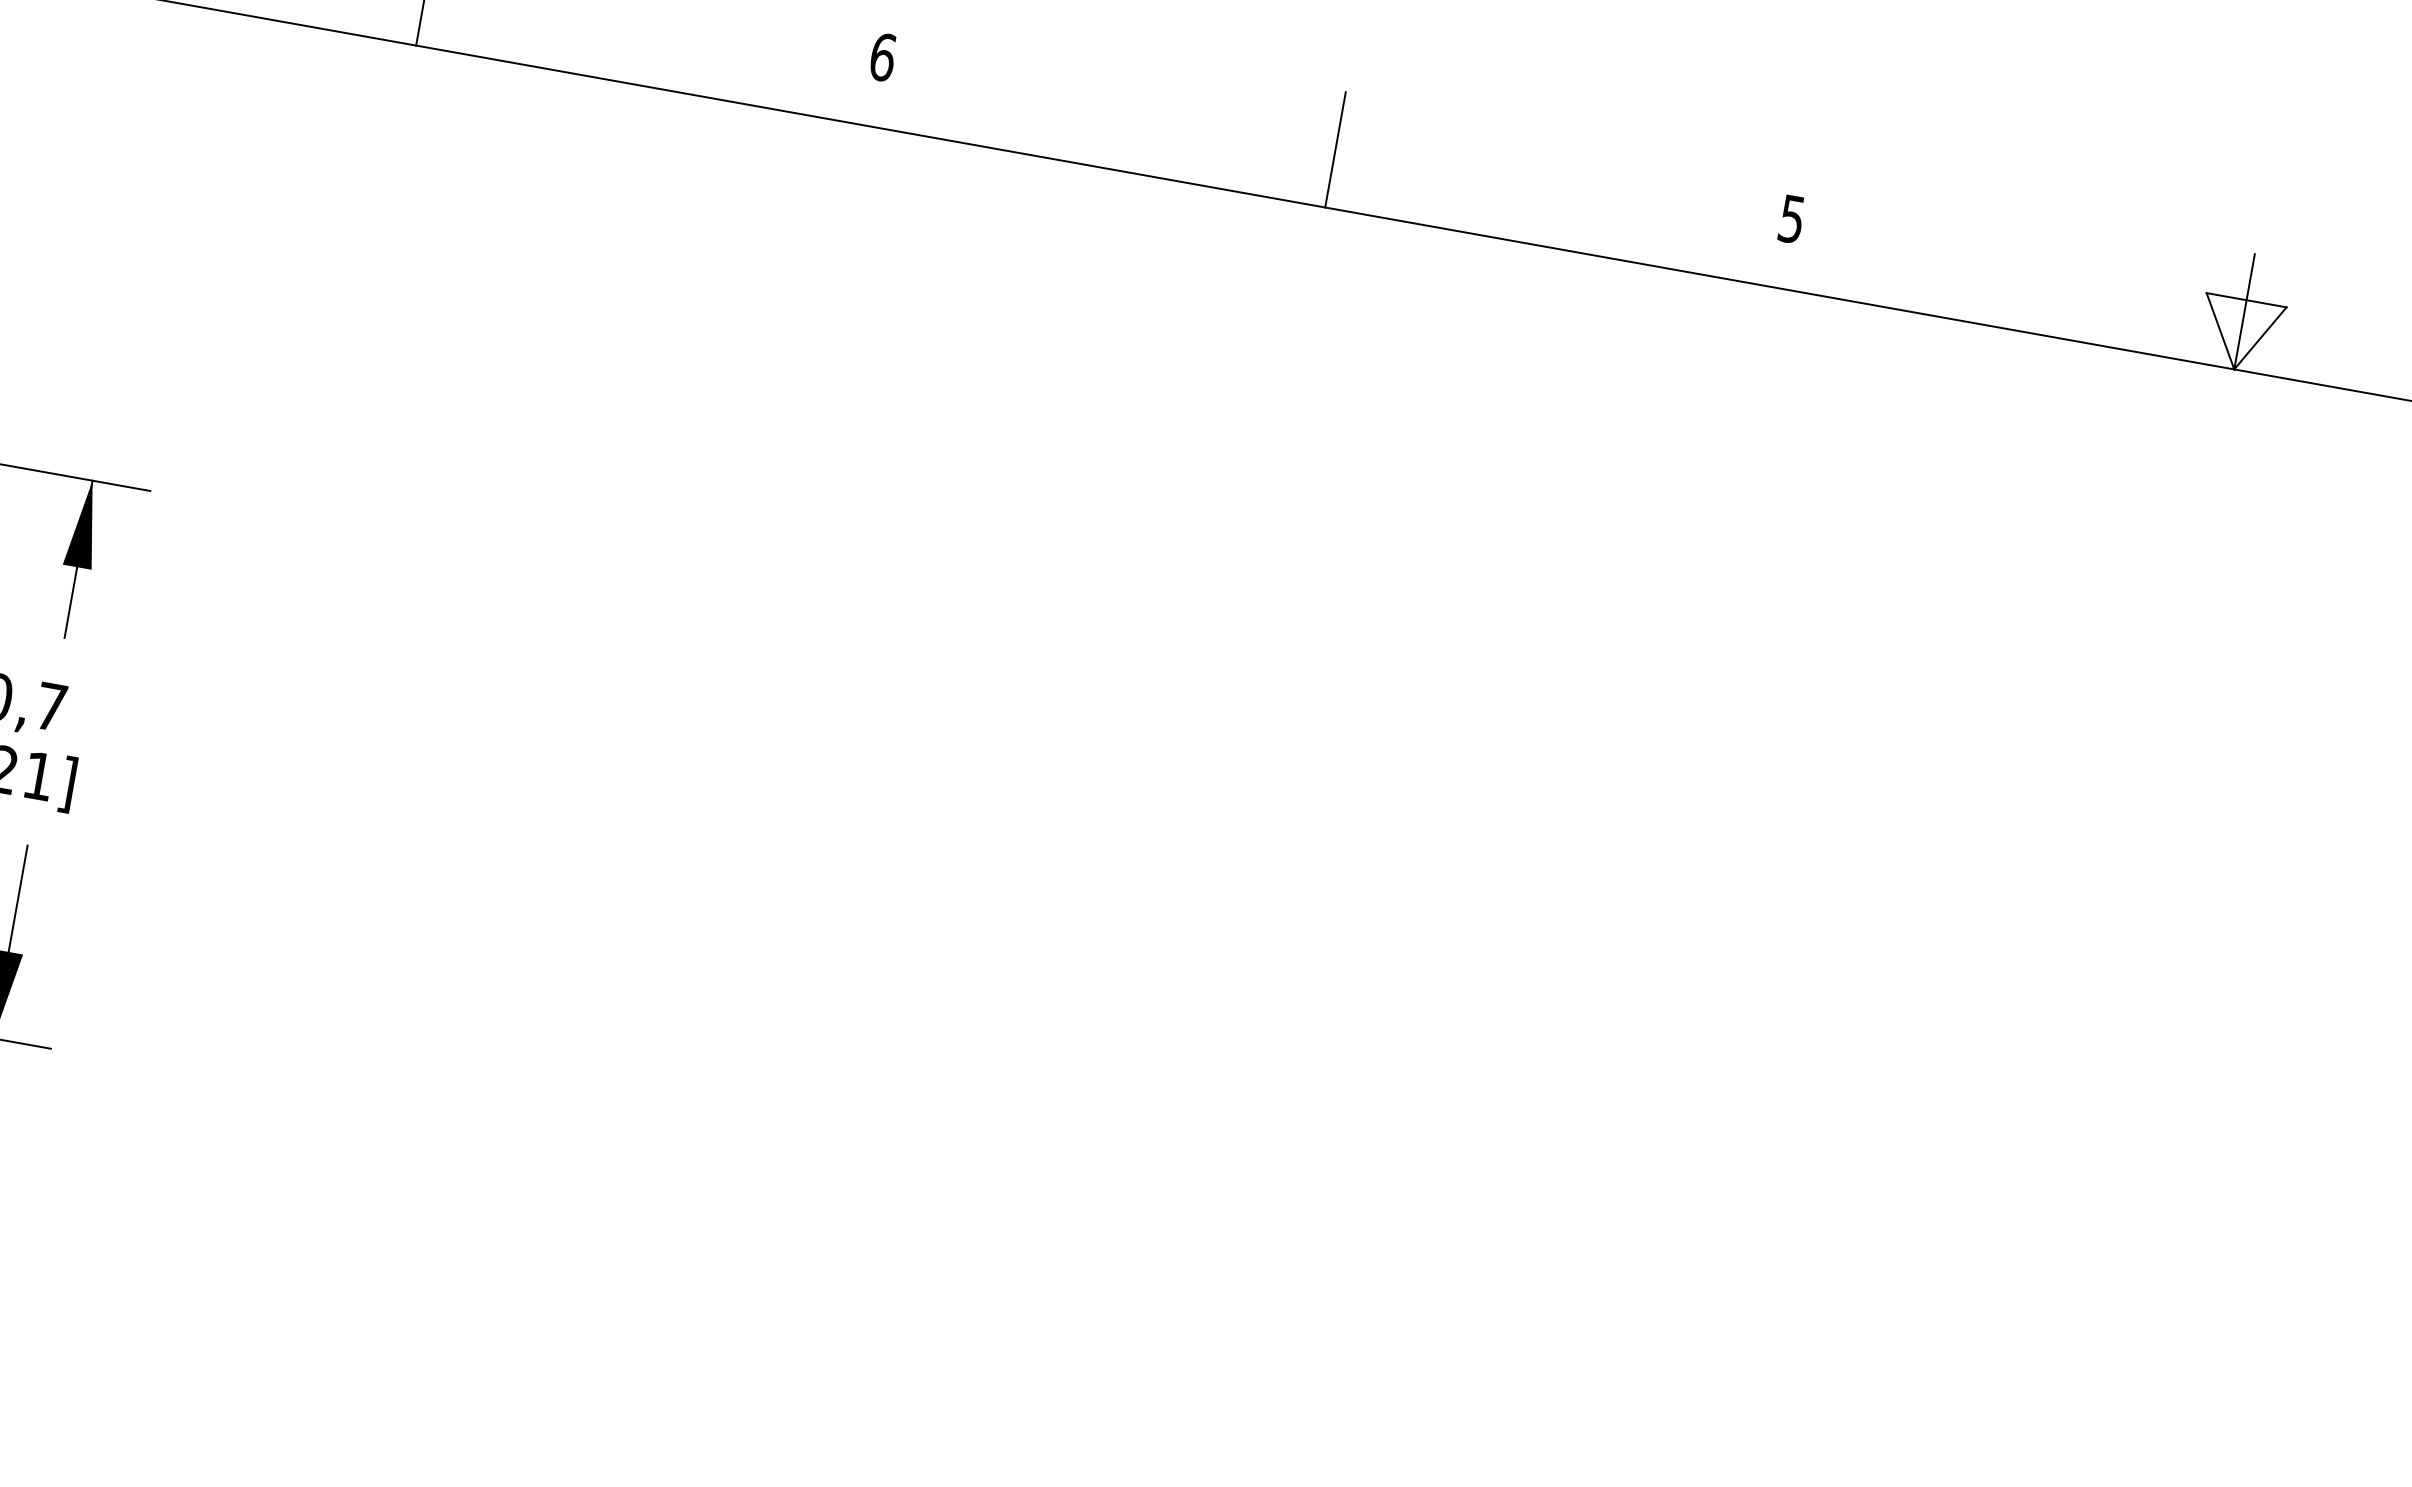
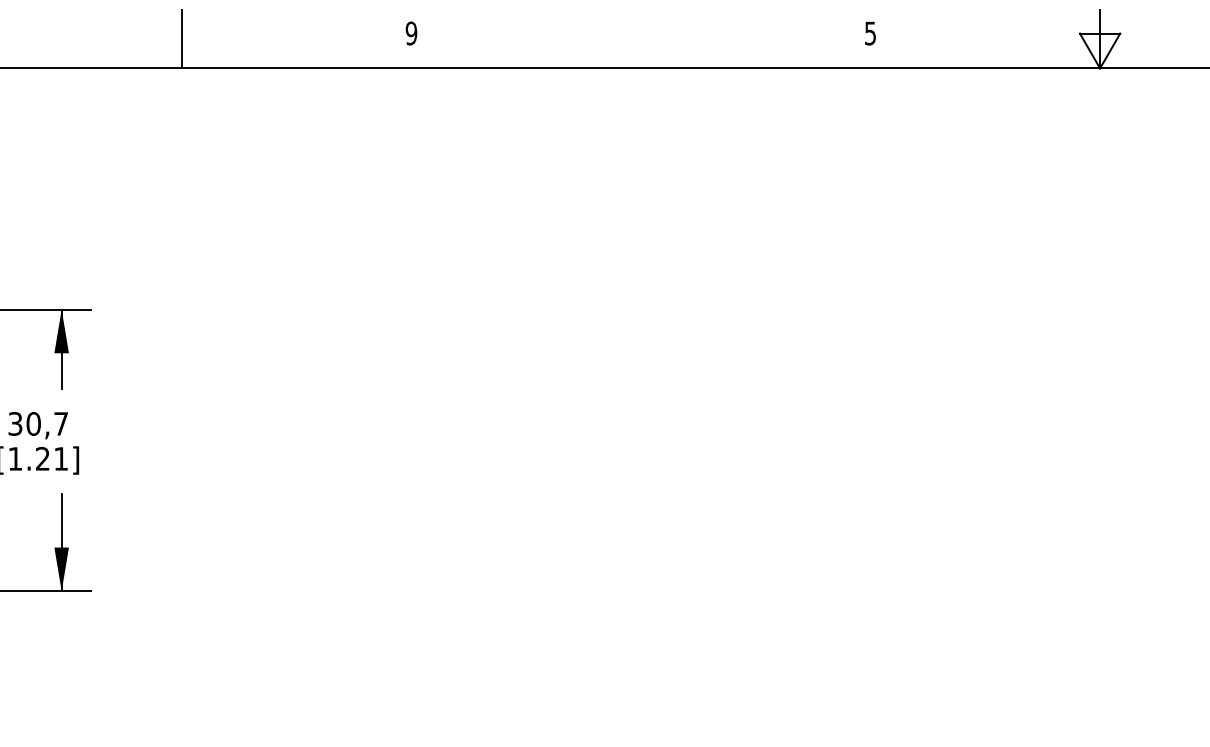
text: (882, 57) -> (411, 33), 6 -> 9
line: (1336, 150) -> (641, 39), removed

